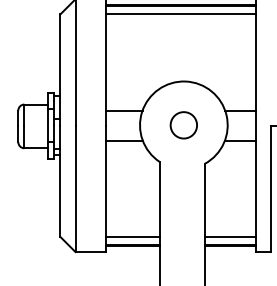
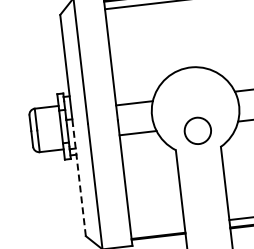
circle: (183, 125) -> (197, 131), moved
line: (60, 181) -> (79, 181), solid -> dashed
line: (132, 237) -> (157, 228), removed

